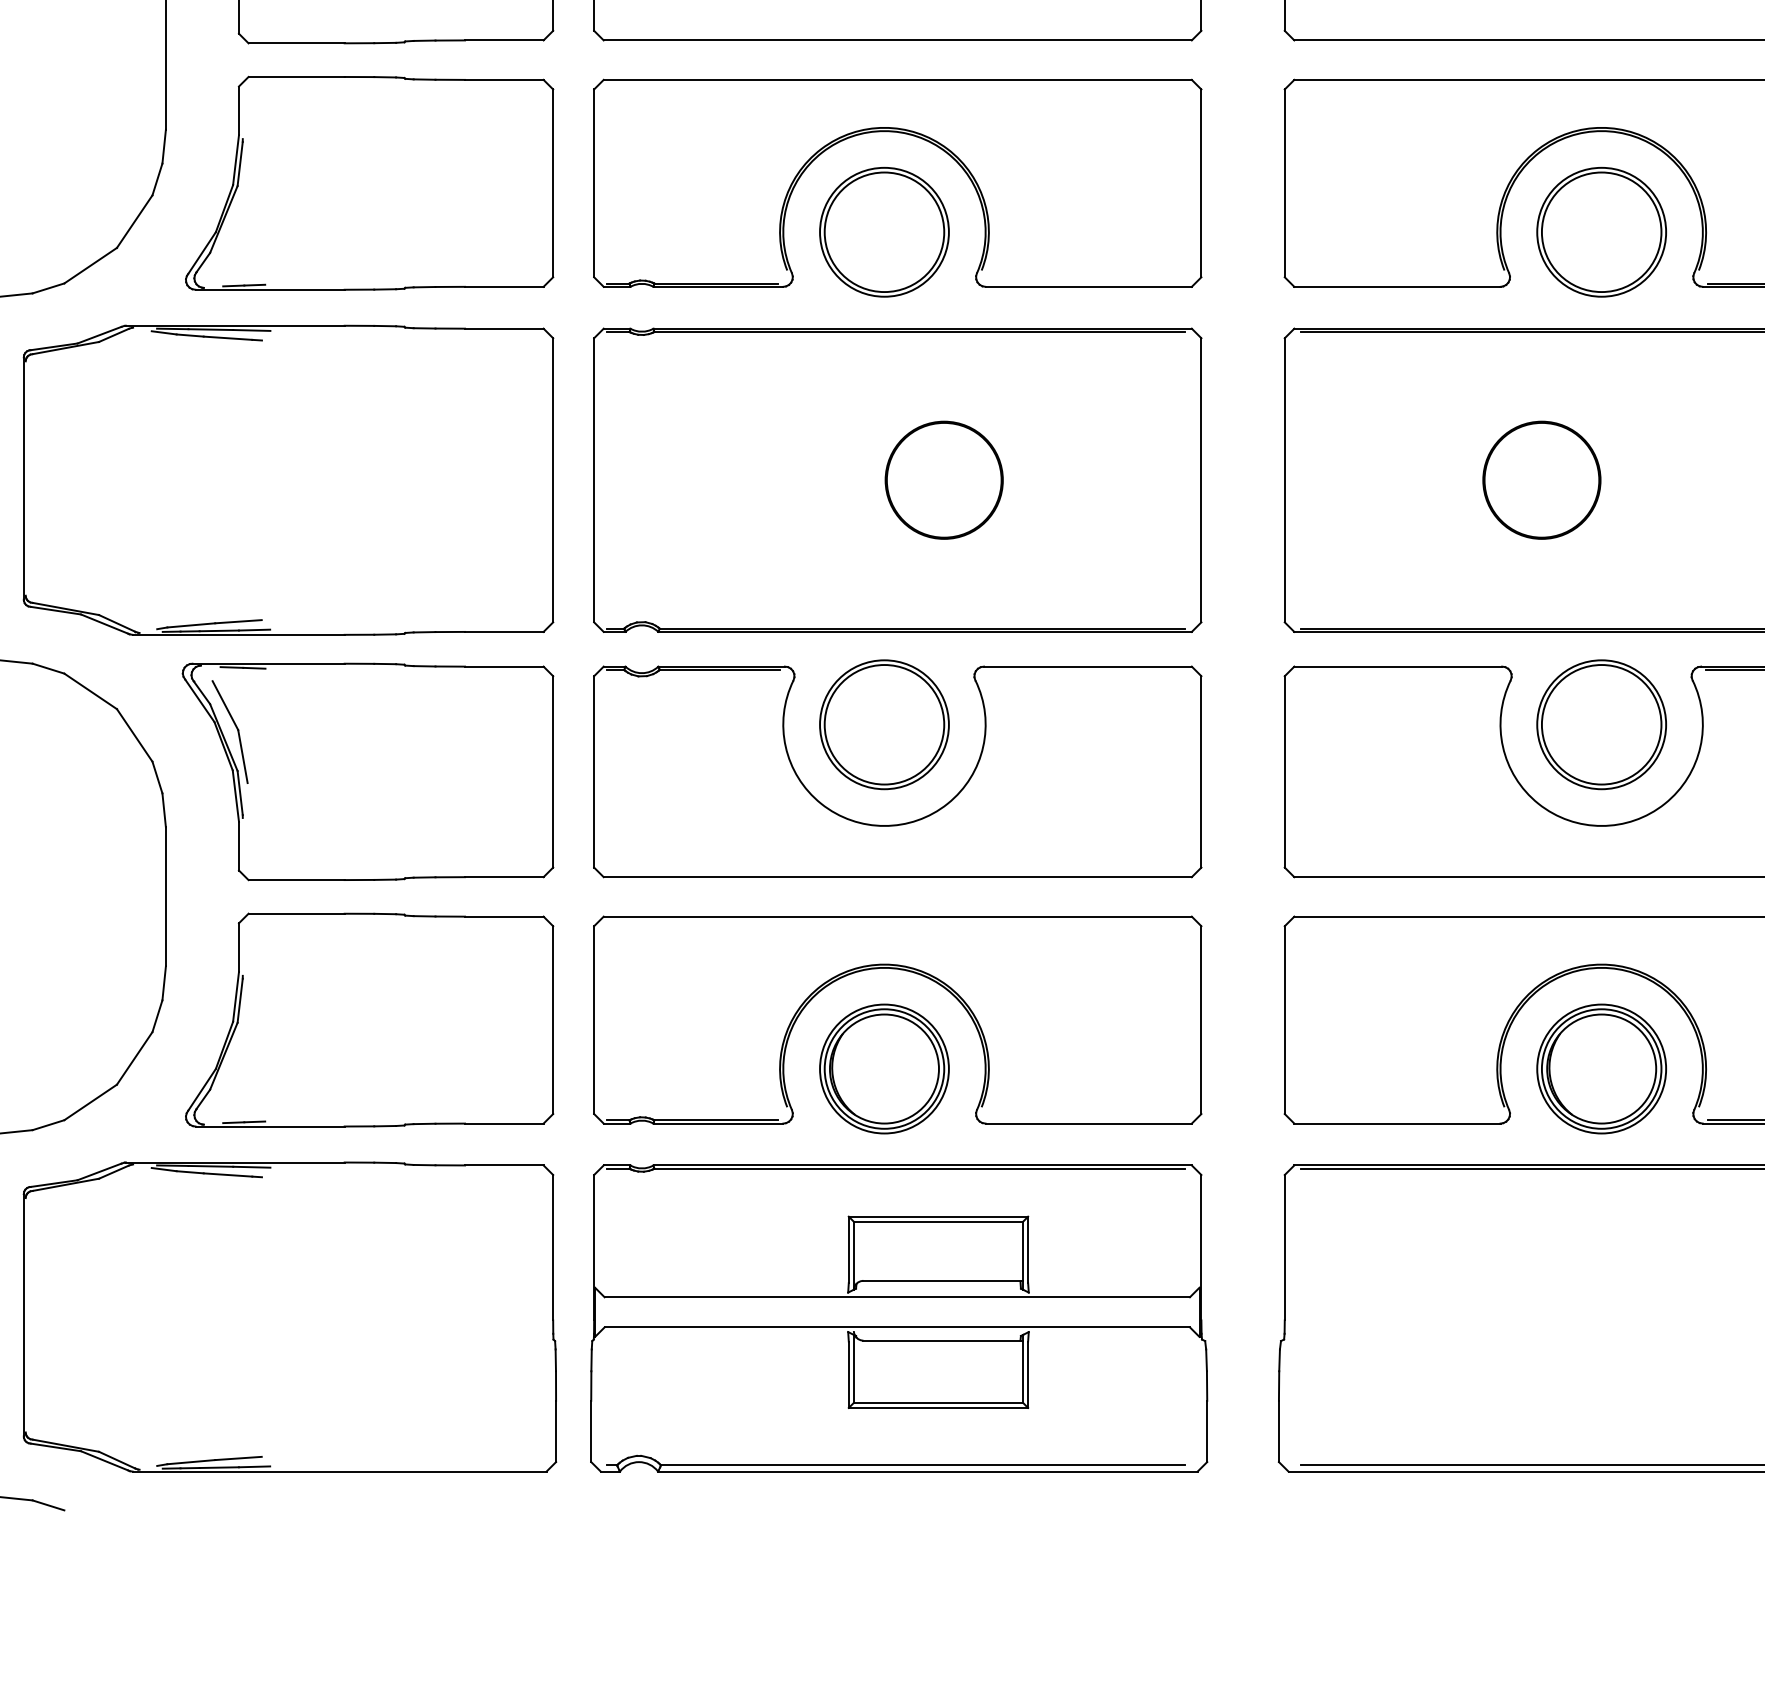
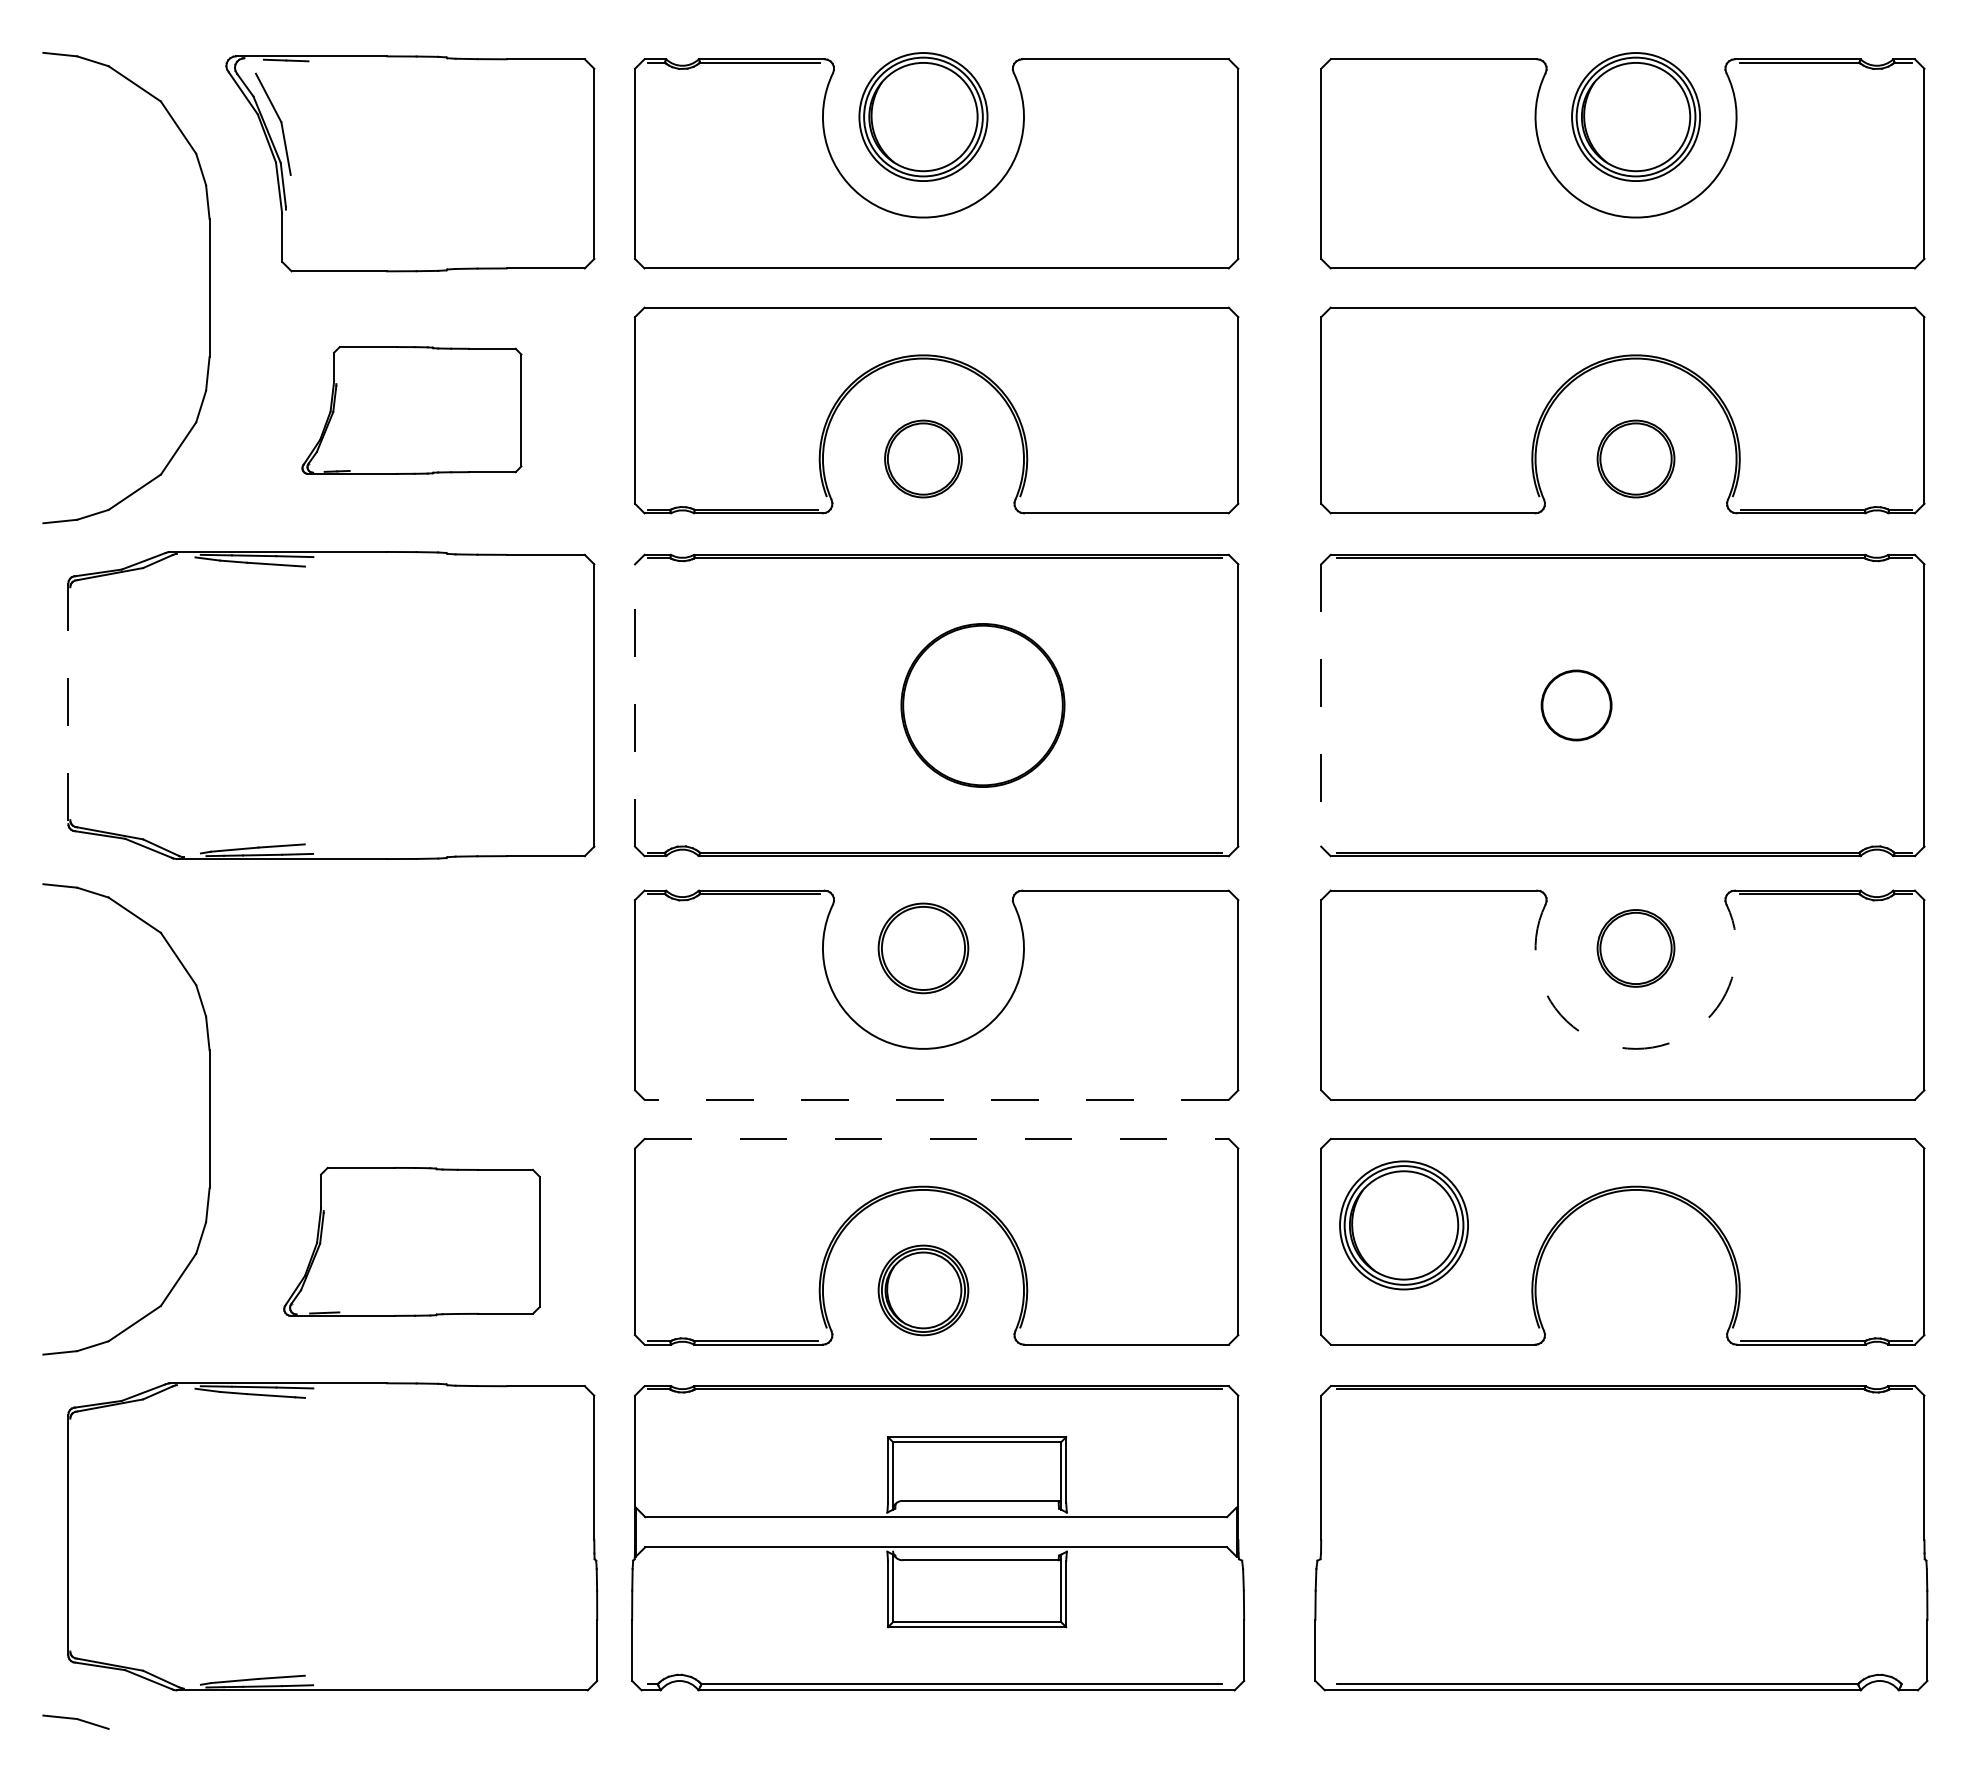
part: (369, 183) -> (411, 410), size x0.6
part: (884, 231) -> (923, 458), size x0.6
part: (1601, 231) -> (1635, 458), size x0.6
line: (23, 479) -> (68, 704), solid -> dashed
line: (594, 480) -> (635, 705), solid -> dashed
part: (943, 480) -> (982, 705), size x1.4
circle: (1541, 480) -> (1576, 705), size x0.6
line: (1285, 481) -> (1321, 706), solid -> dashed
part: (884, 724) -> (923, 948), size x0.7
part: (1601, 724) -> (1635, 948), size x0.6
part: (368, 771) -> (410, 994), removed
arc: (1602, 825) -> (1636, 1048), solid -> dashed
line: (897, 876) -> (936, 1099), solid -> dashed
line: (898, 917) -> (937, 1139), solid -> dashed
part: (369, 1019) -> (411, 1241), size x0.7
part: (884, 1069) -> (923, 1290), size x0.7
part: (1601, 1069) -> (1403, 1225), moved

